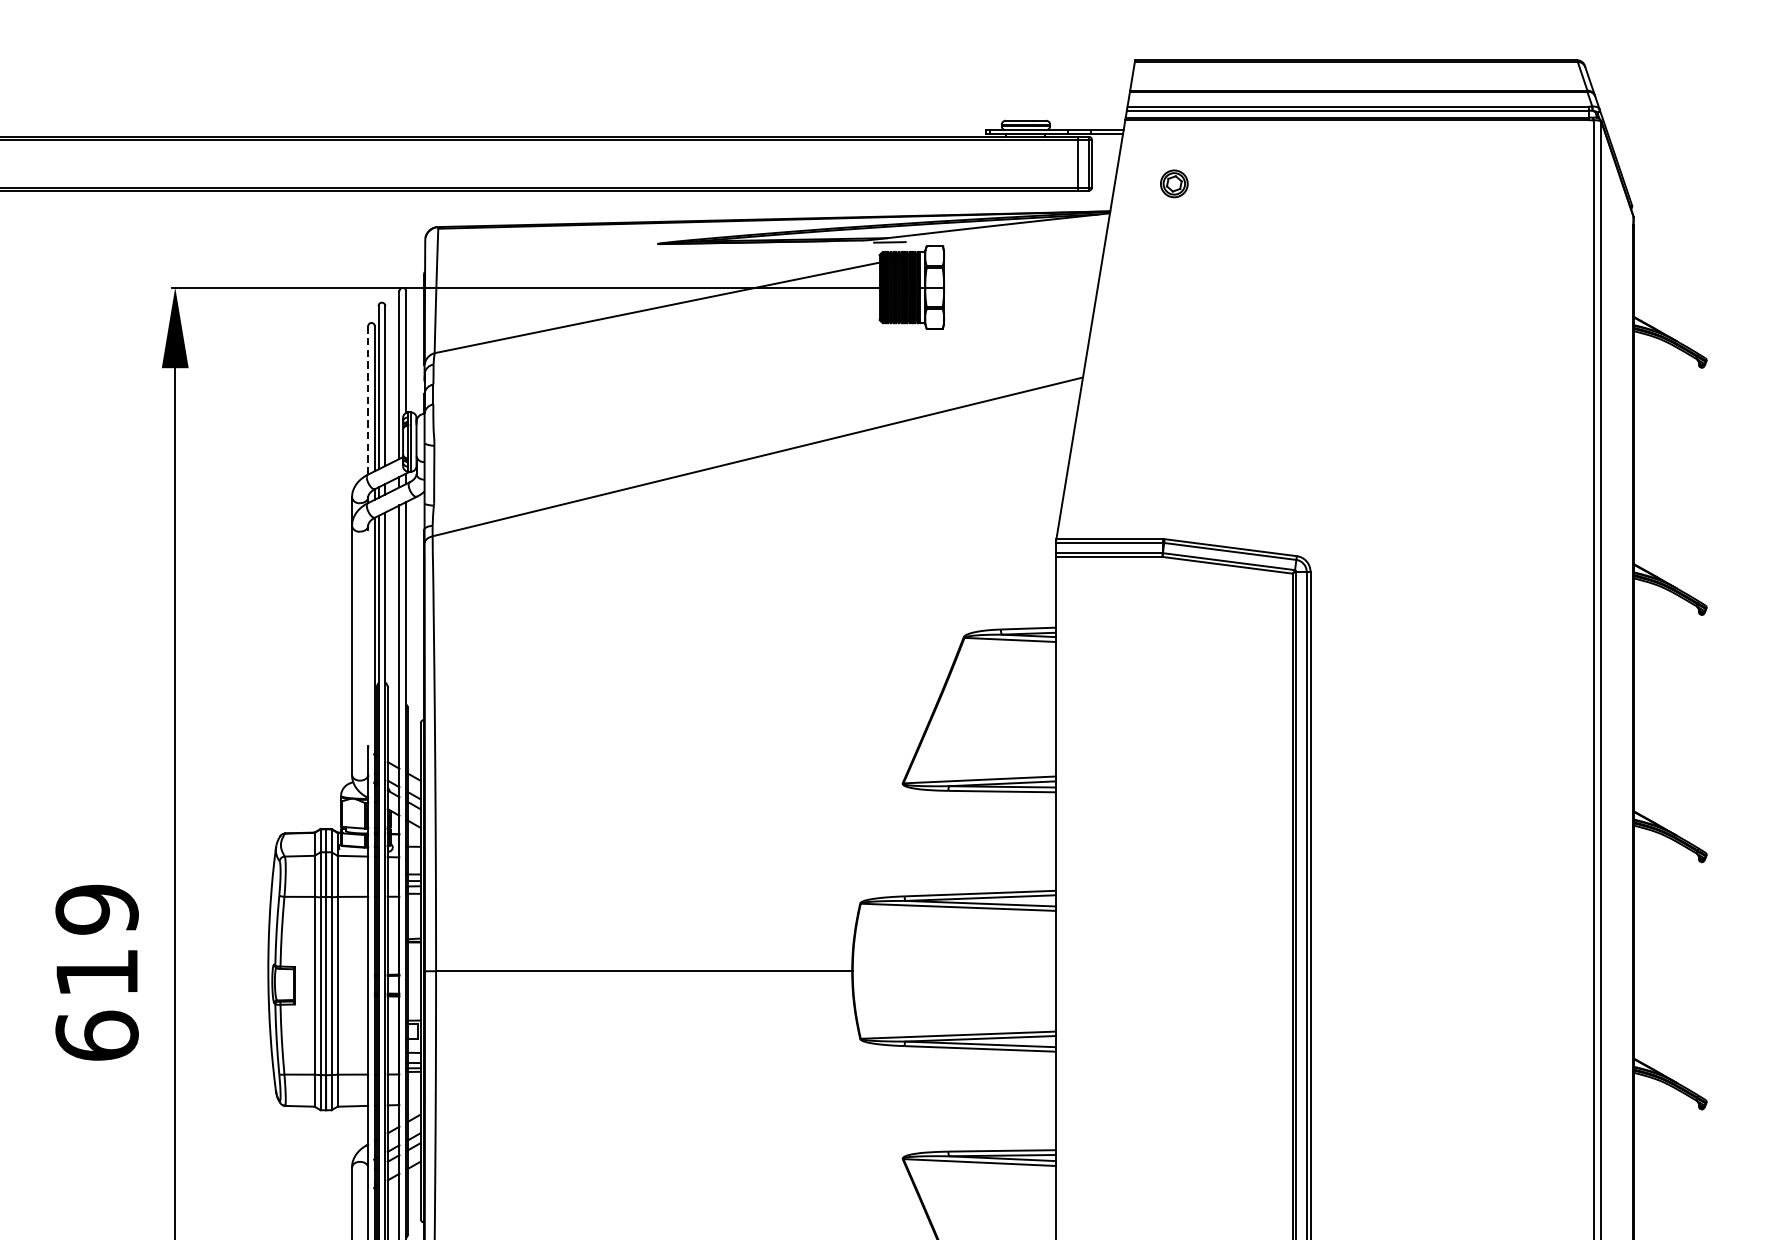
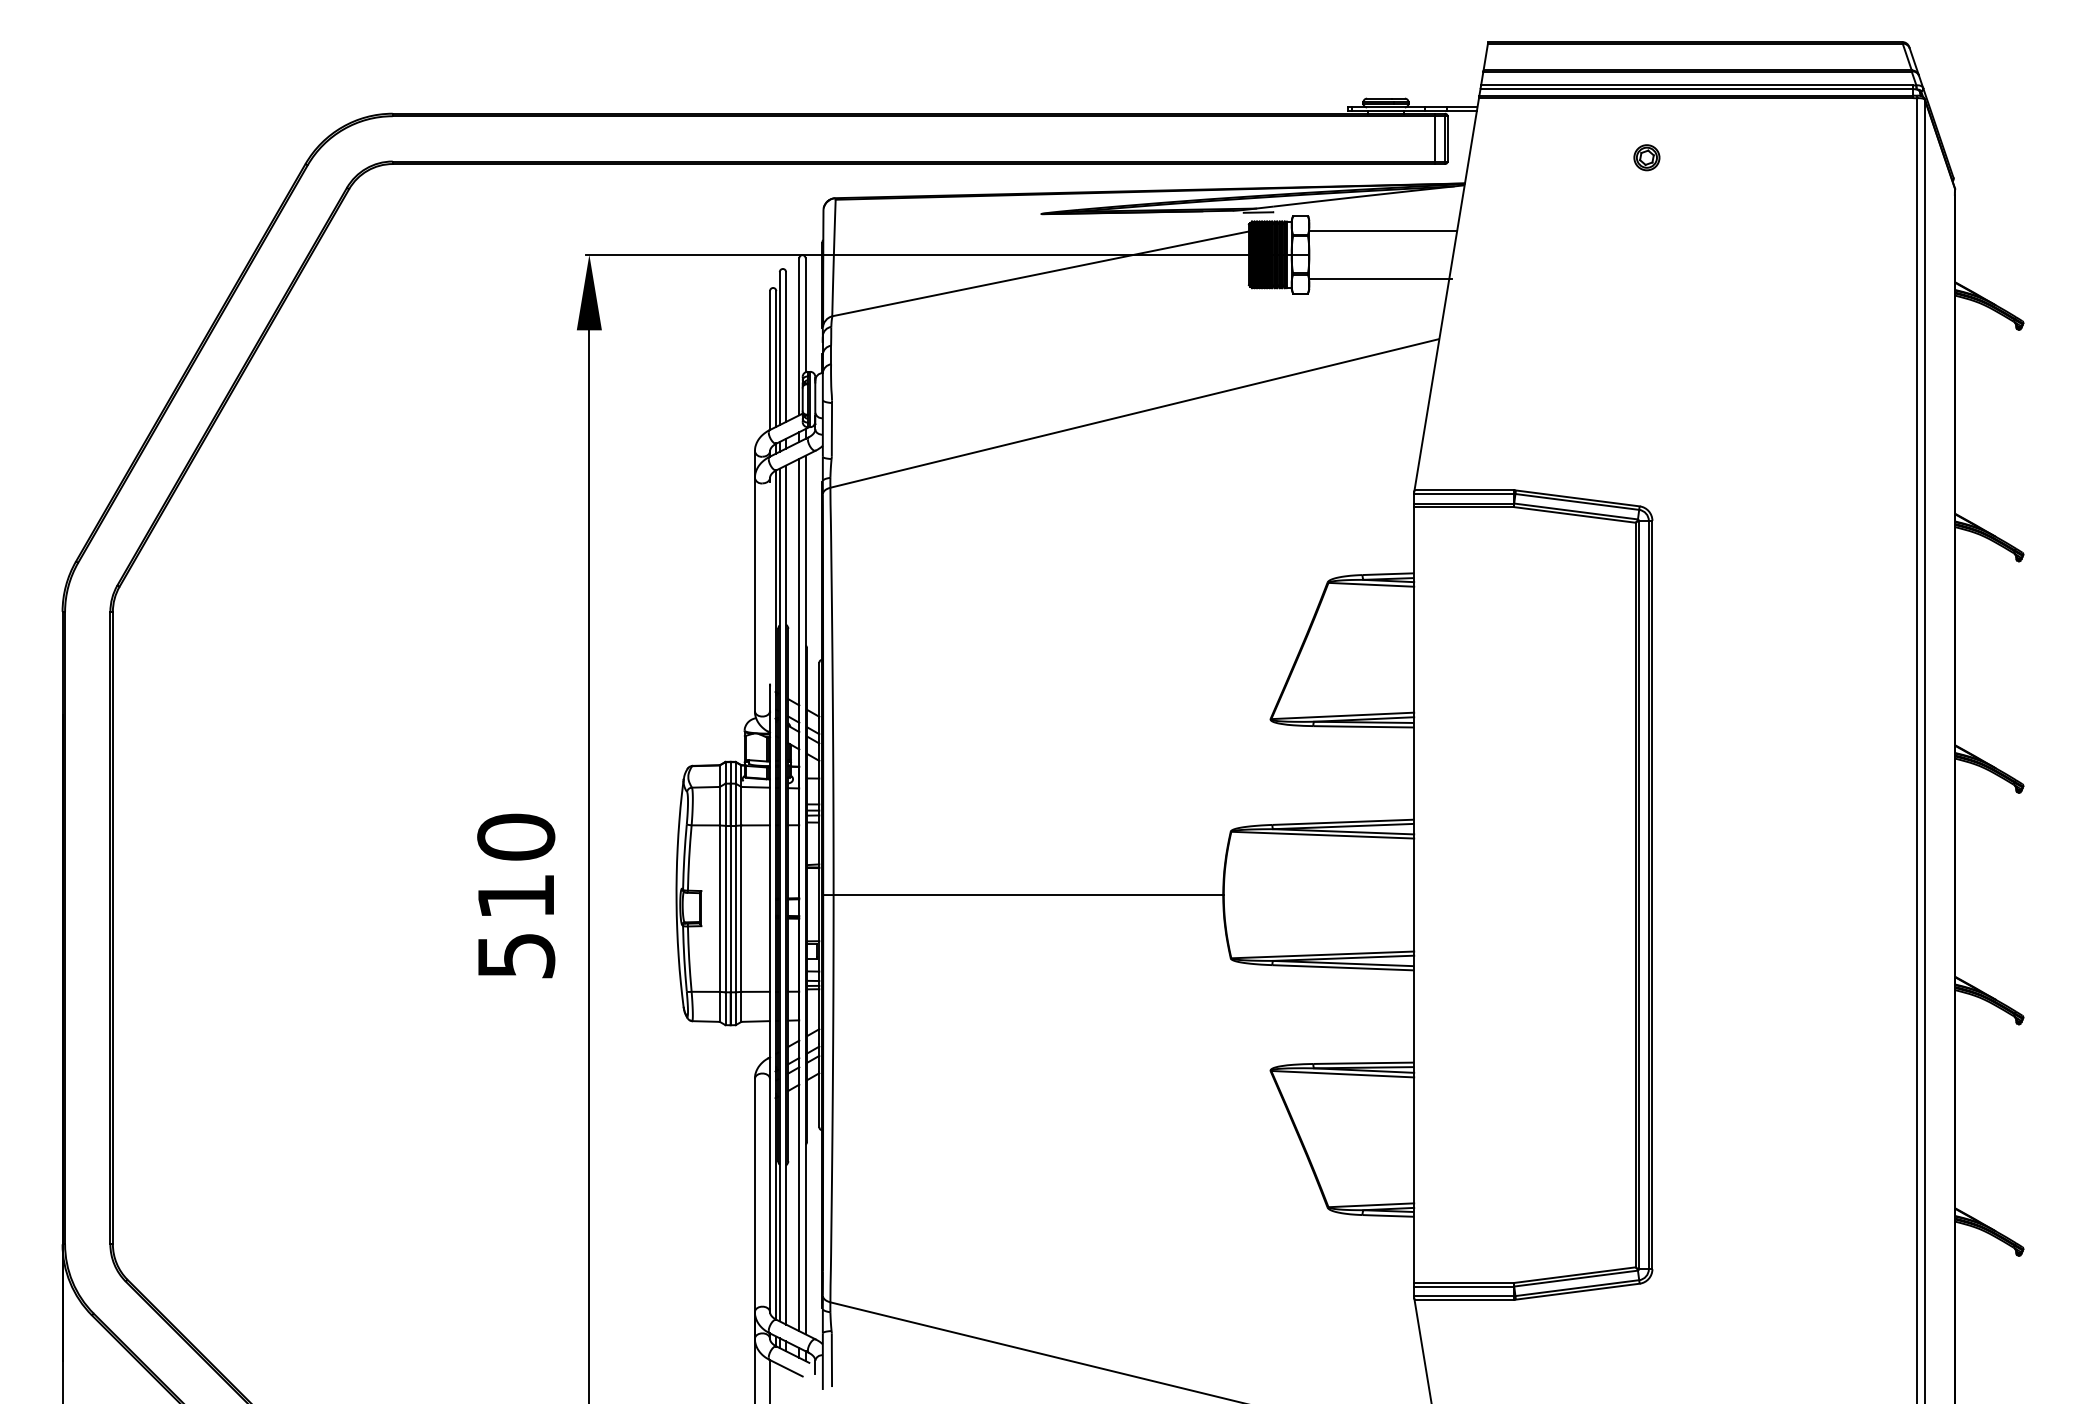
part: (1173, 183) -> (1646, 157), moved
line: (1023, 261) -> (1383, 230), added
line: (1020, 312) -> (1380, 278), added
line: (368, 400) -> (770, 360), dashed -> solid
text: (97, 971) -> (516, 895), 619 -> 510

